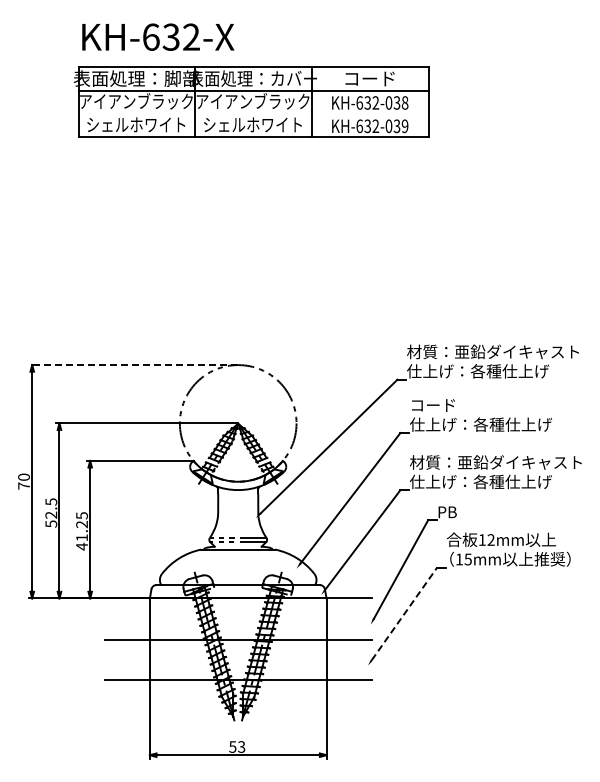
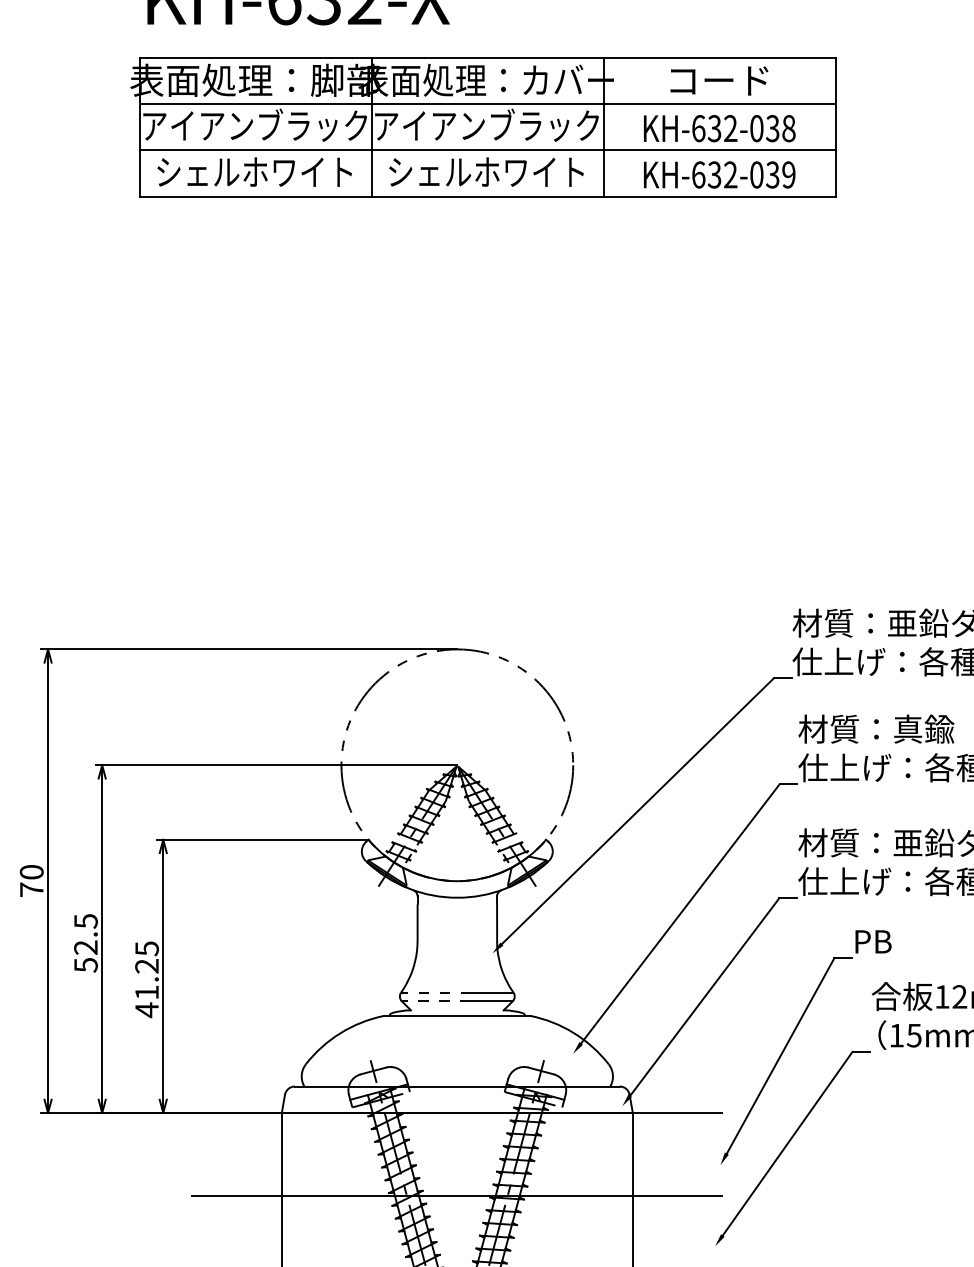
line: (253, 113) -> (487, 149), added
line: (133, 365) -> (249, 650), dashed -> solid
text: (449, 405) -> (877, 729), コード -> 材質：真鍮
line: (404, 613) -> (787, 1142), dashed -> solid

